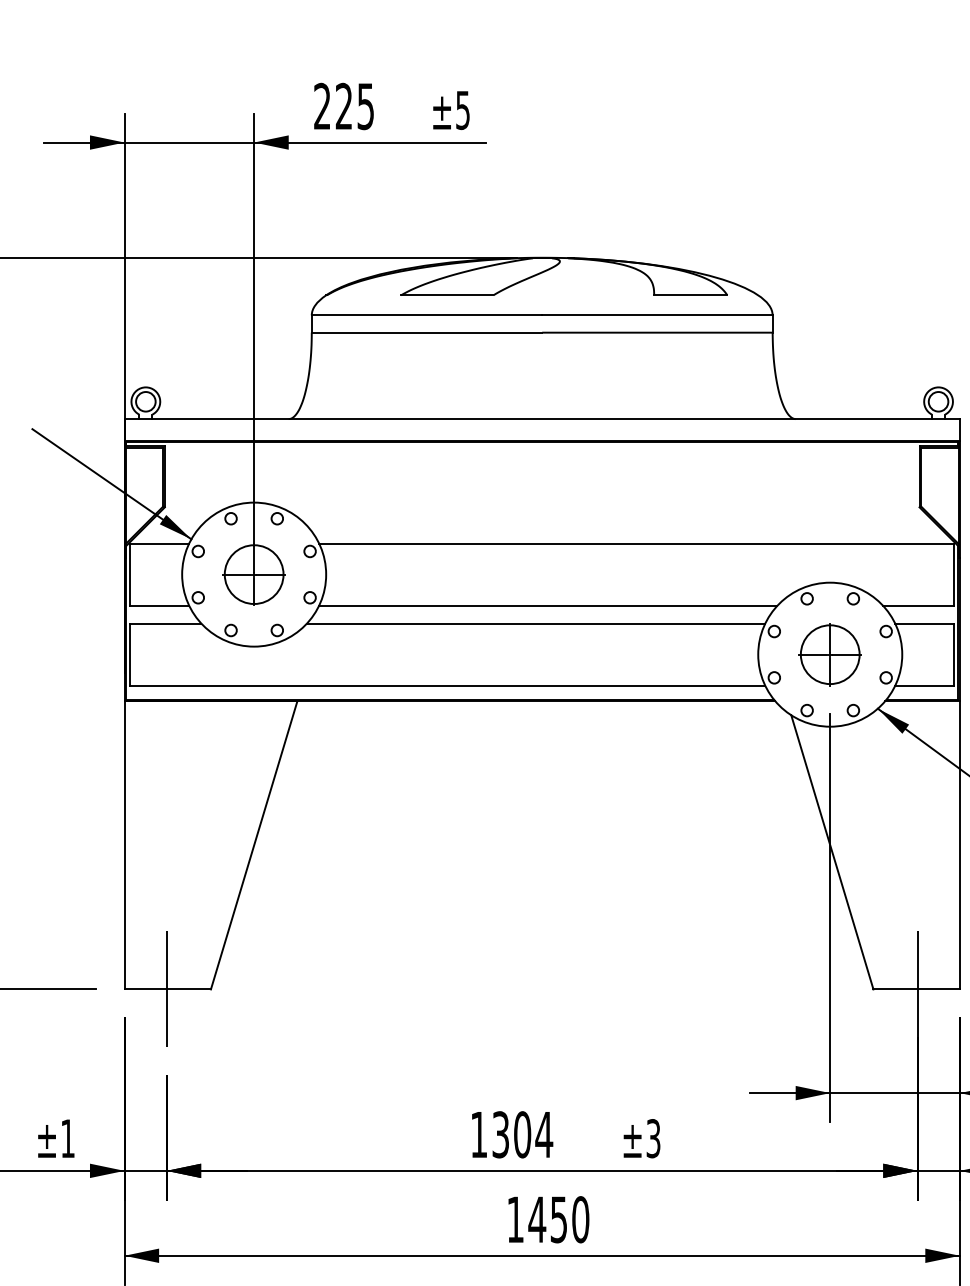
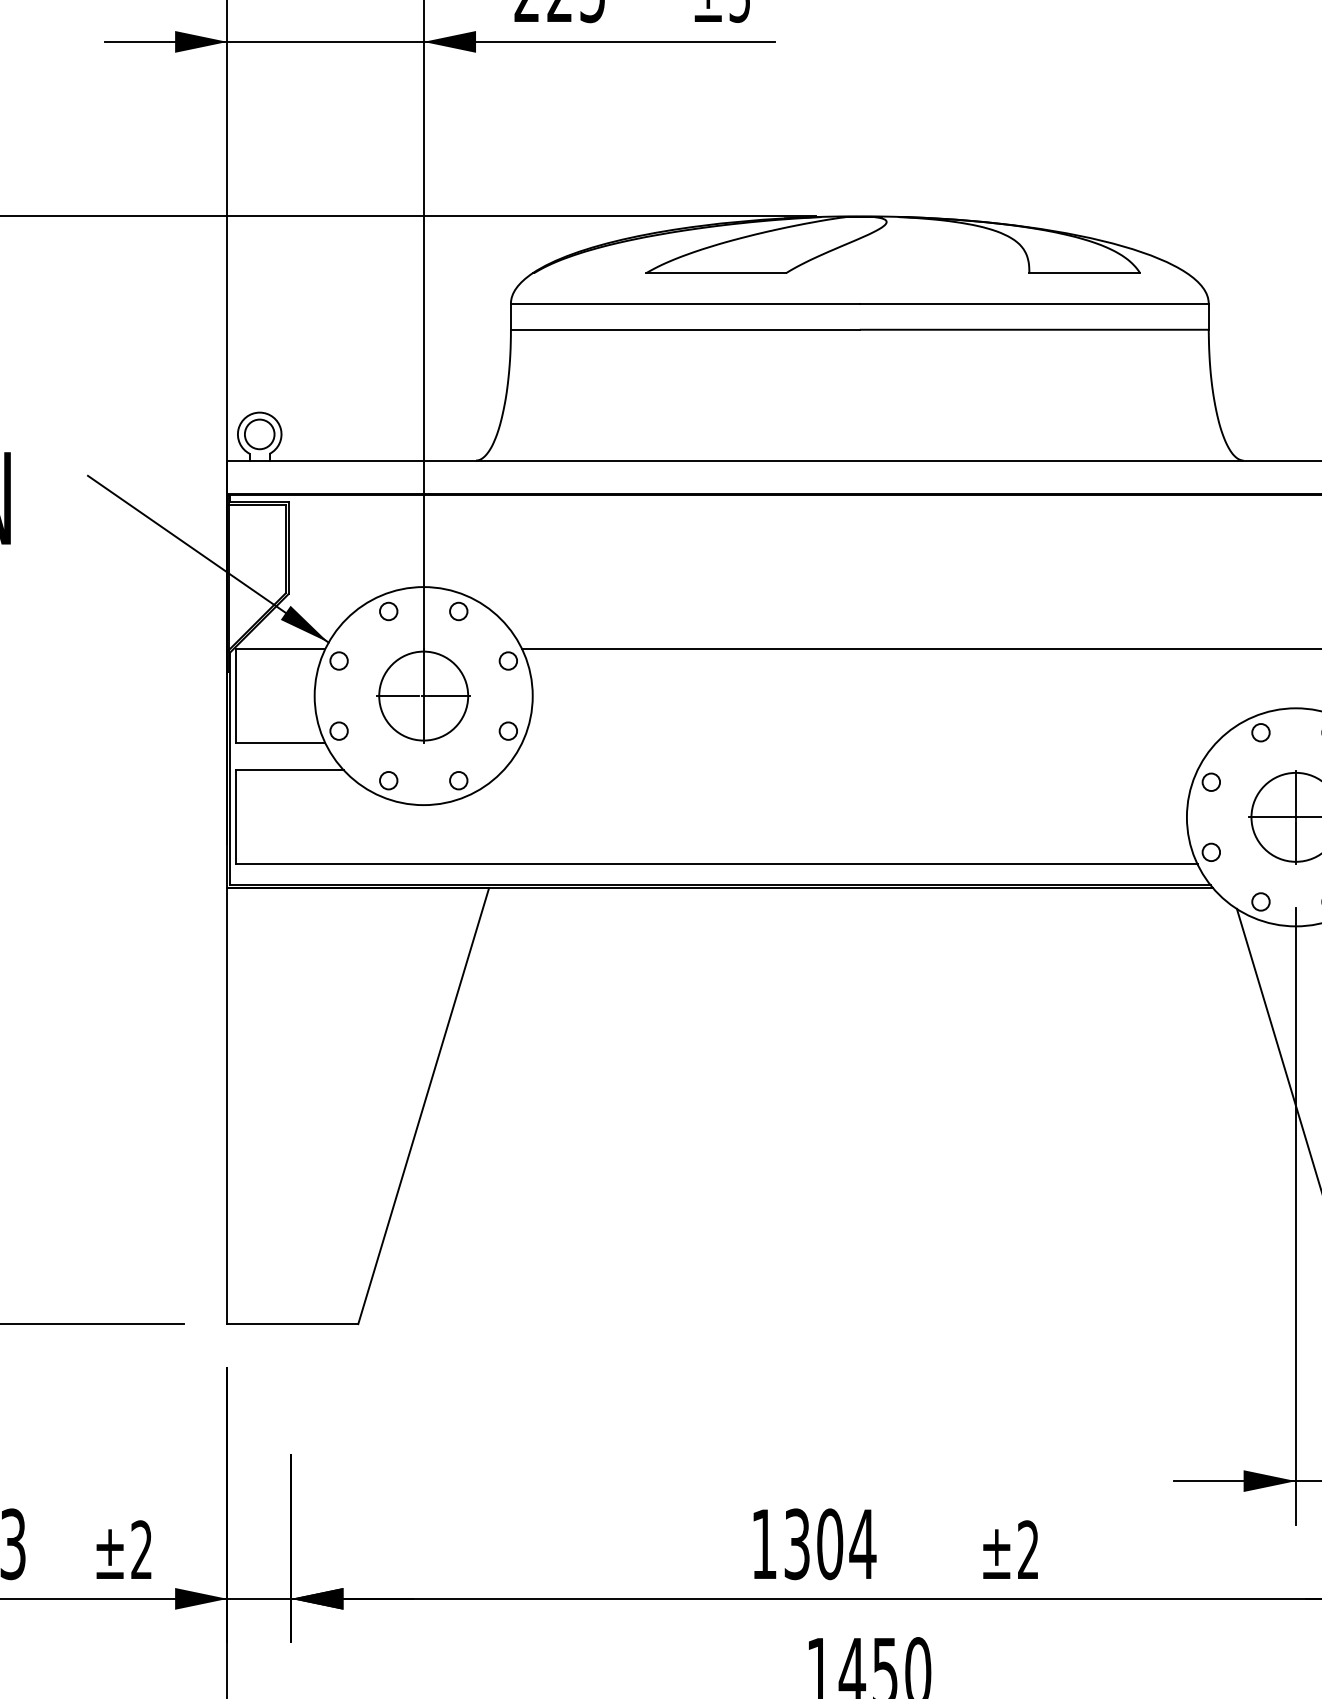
line: (548, 605) -> (869, 742), removed
line: (536, 623) -> (851, 770), removed
line: (166, 988) -> (290, 1322), removed
text: (67, 1138) -> (141, 1549), ±1 -> ±2
text: (653, 1138) -> (1028, 1549), ±3 -> ±2

